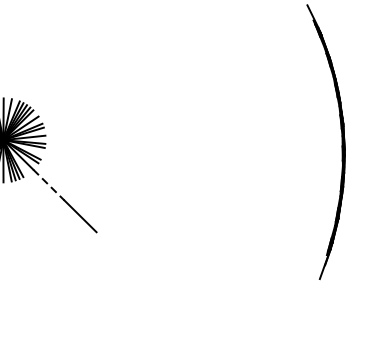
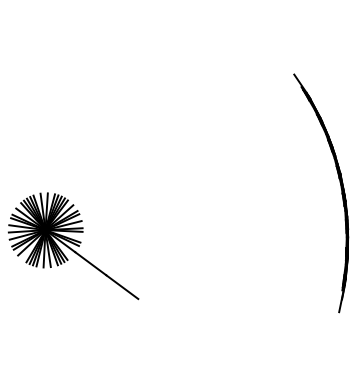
line: (49, 186) -> (91, 264), dashed -> solid

